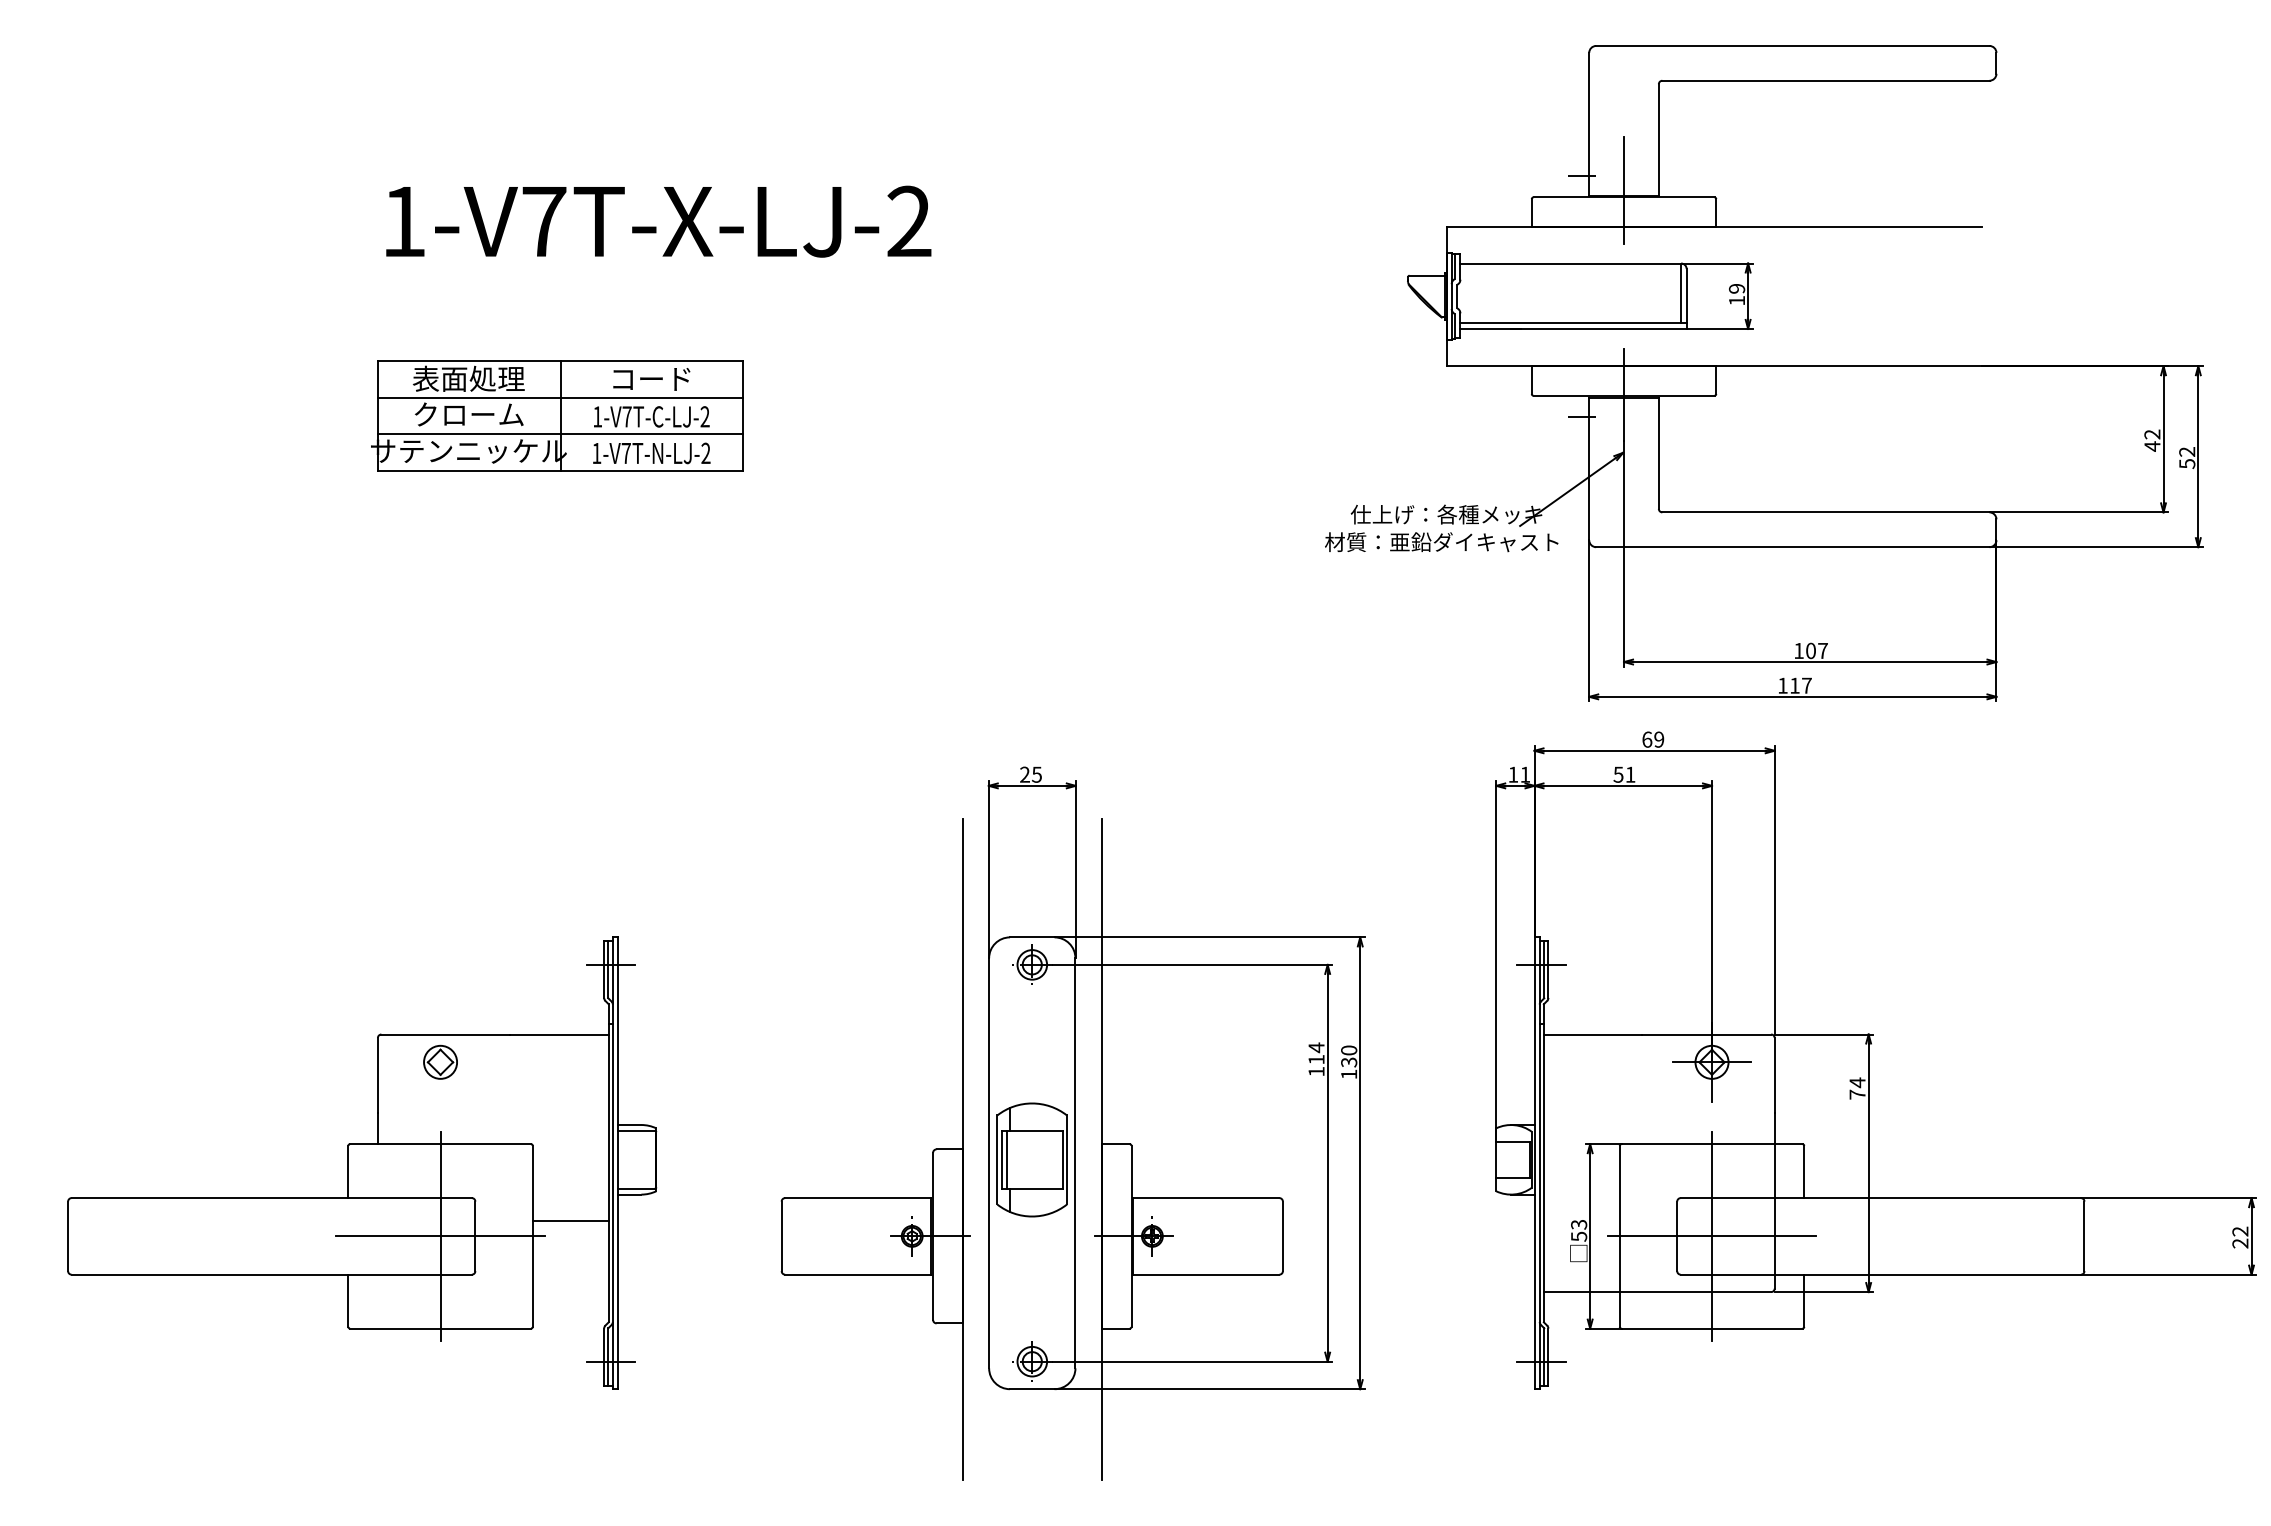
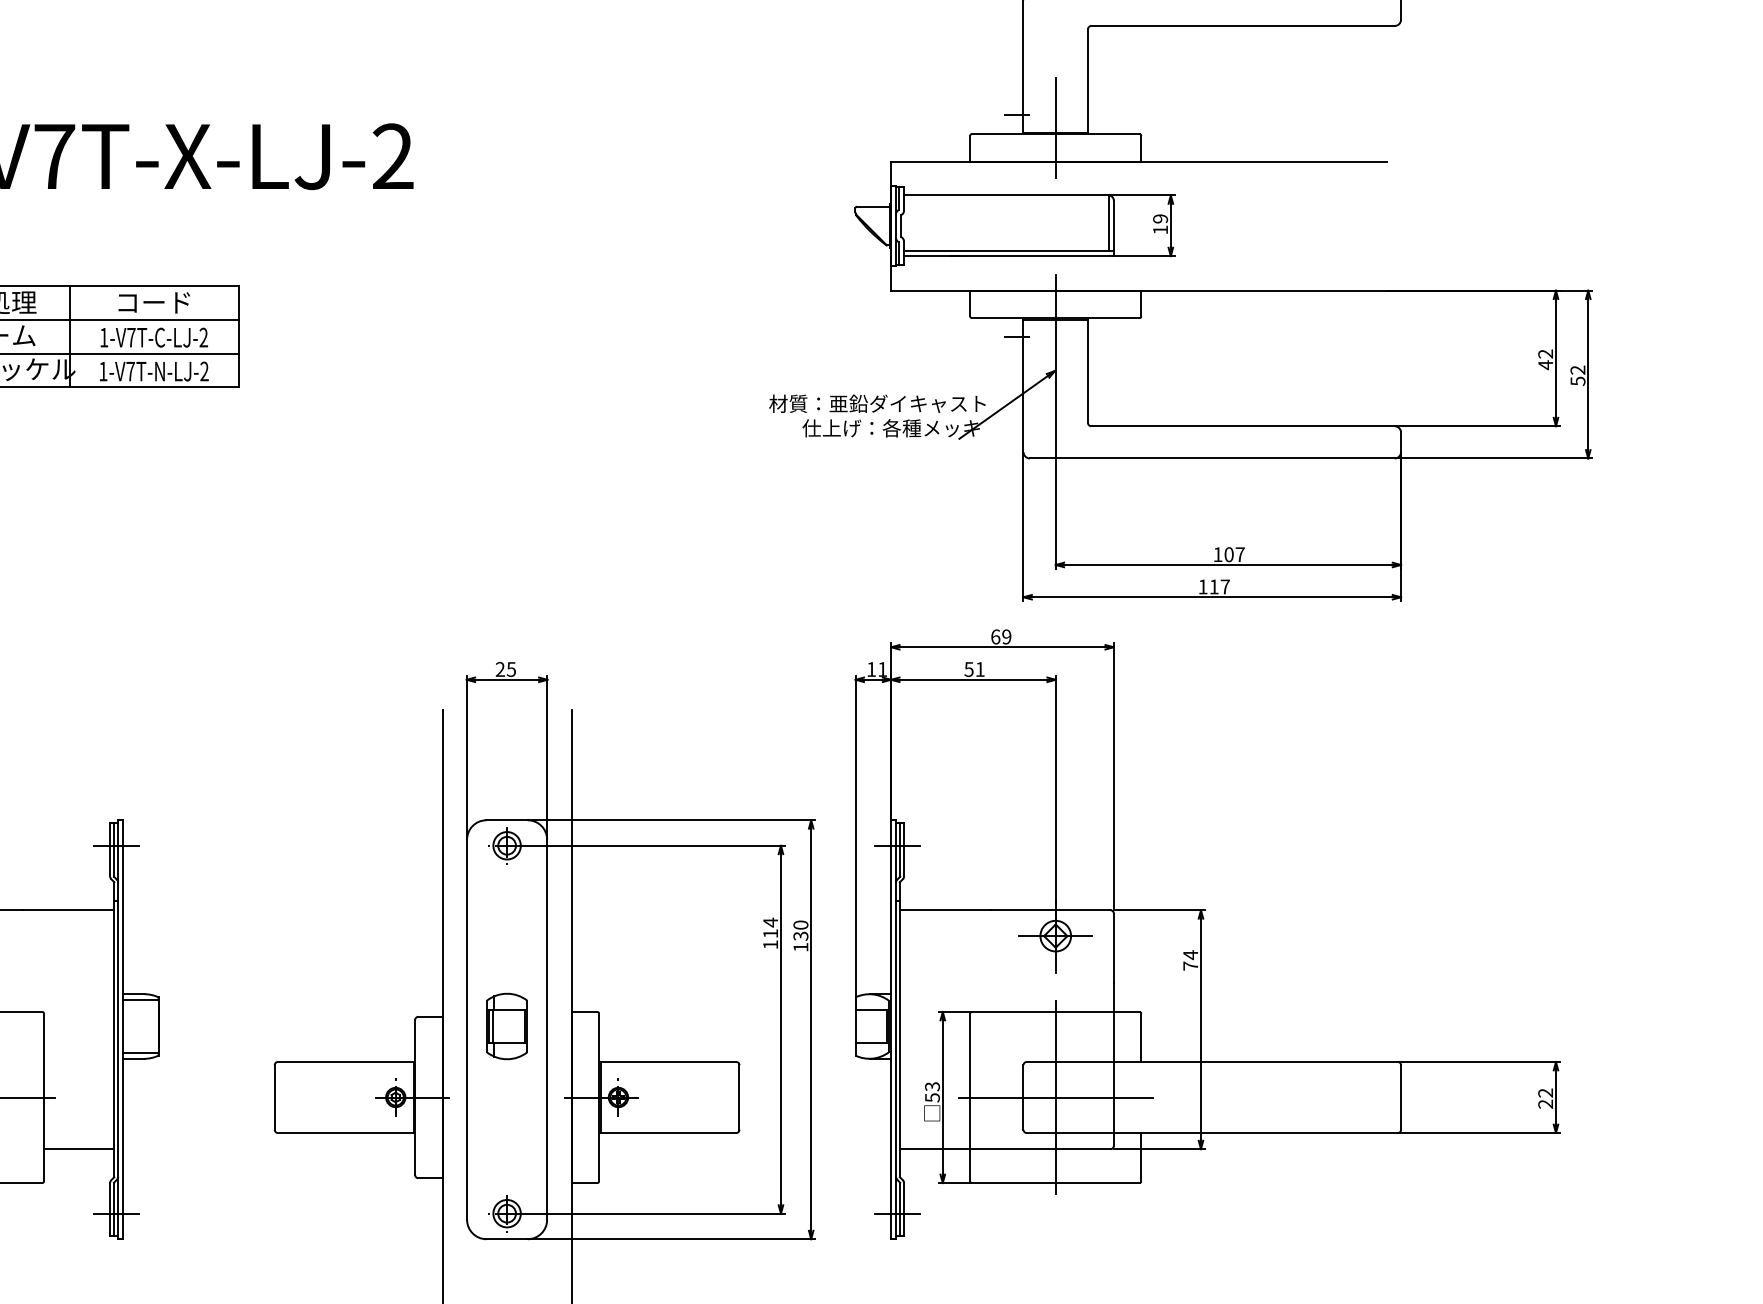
text: (1441, 542) -> (877, 404), moved
part: (1875, 1060) -> (1207, 934), moved
part: (1032, 1159) -> (507, 1026), size x0.62
line: (570, 1221) -> (78, 1149), moved

